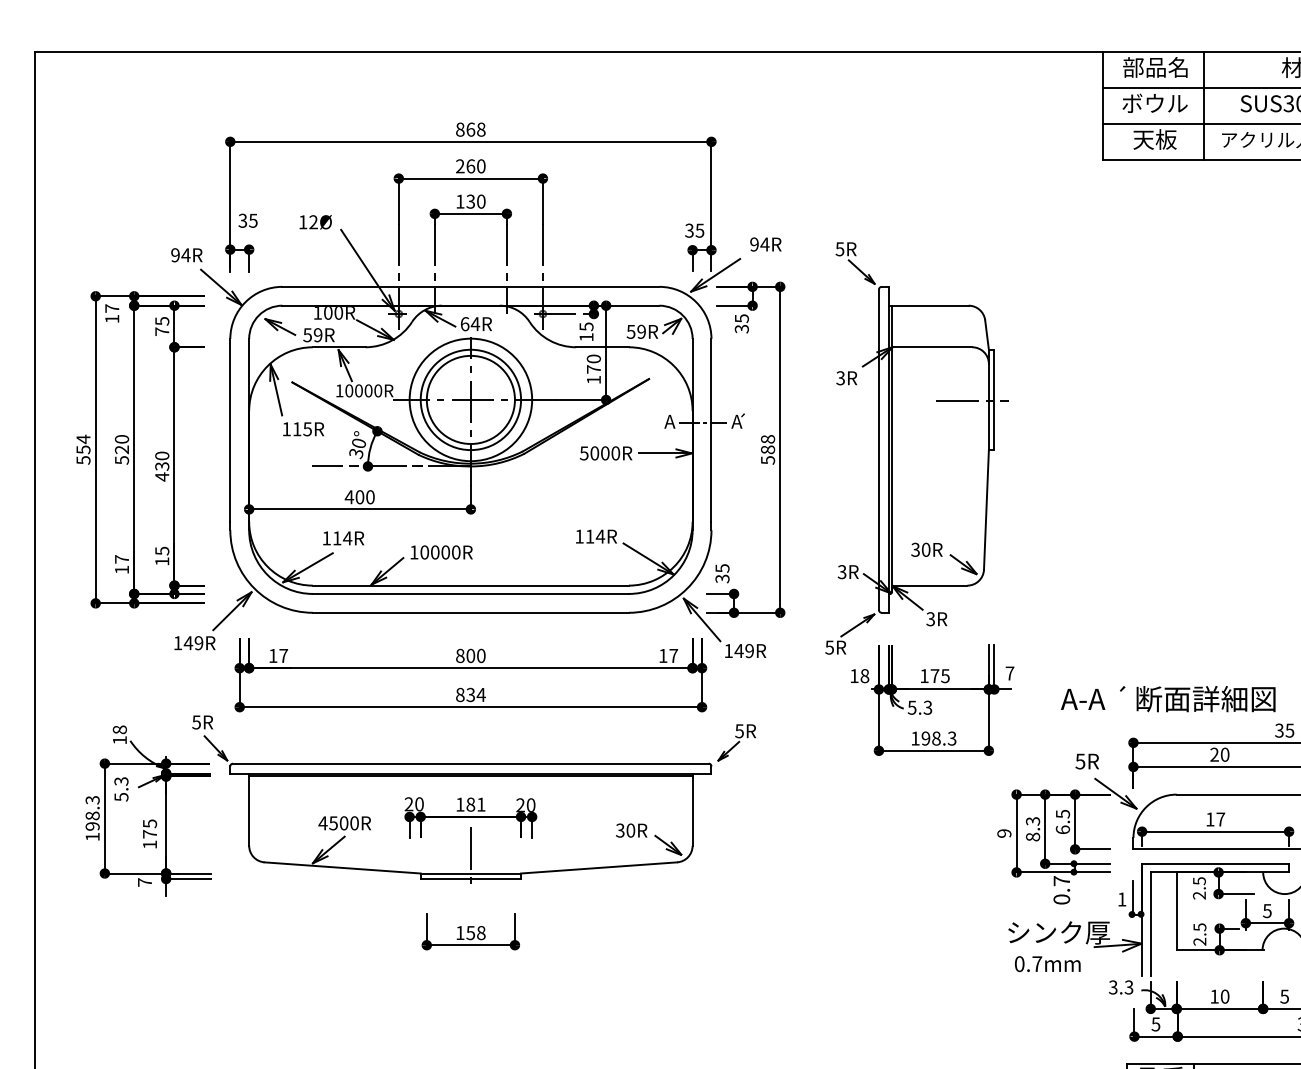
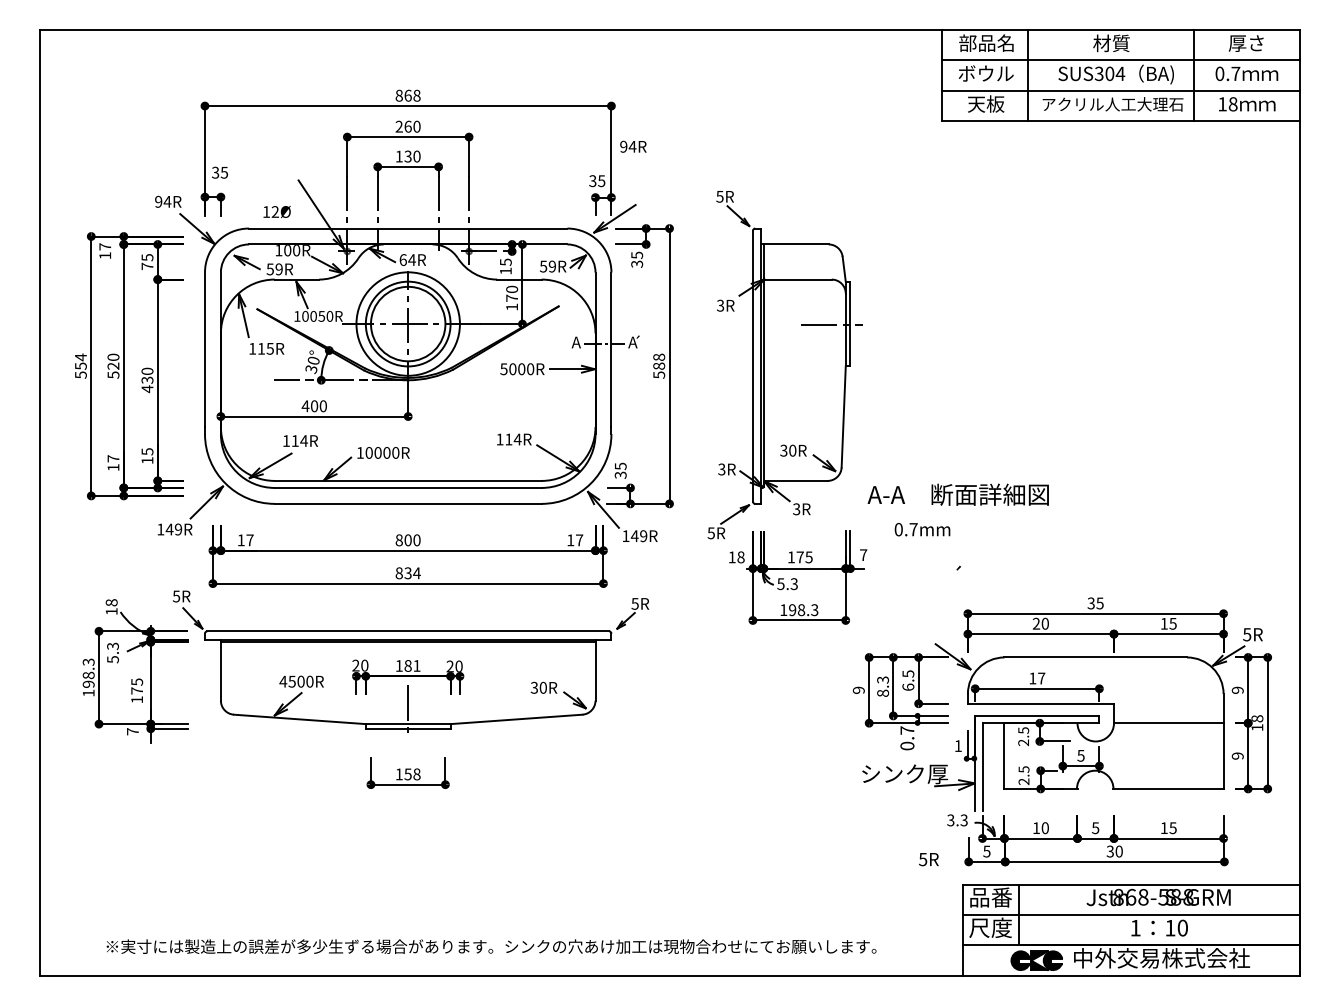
text: (314, 221) -> (276, 211), moved
text: (766, 244) -> (633, 146), moved
text: (368, 389) -> (321, 315), 10000R -> 10050R
text: (1167, 698) -> (957, 494), moved
text: (1086, 761) -> (928, 859), moved
text: (1047, 963) -> (922, 529), moved

